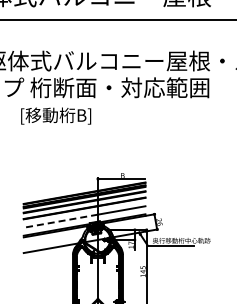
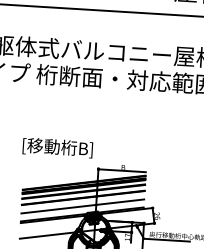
text: (56, 115) -> (58, 147), moved
line: (60, 221) -> (58, 209), dashed -> solid

